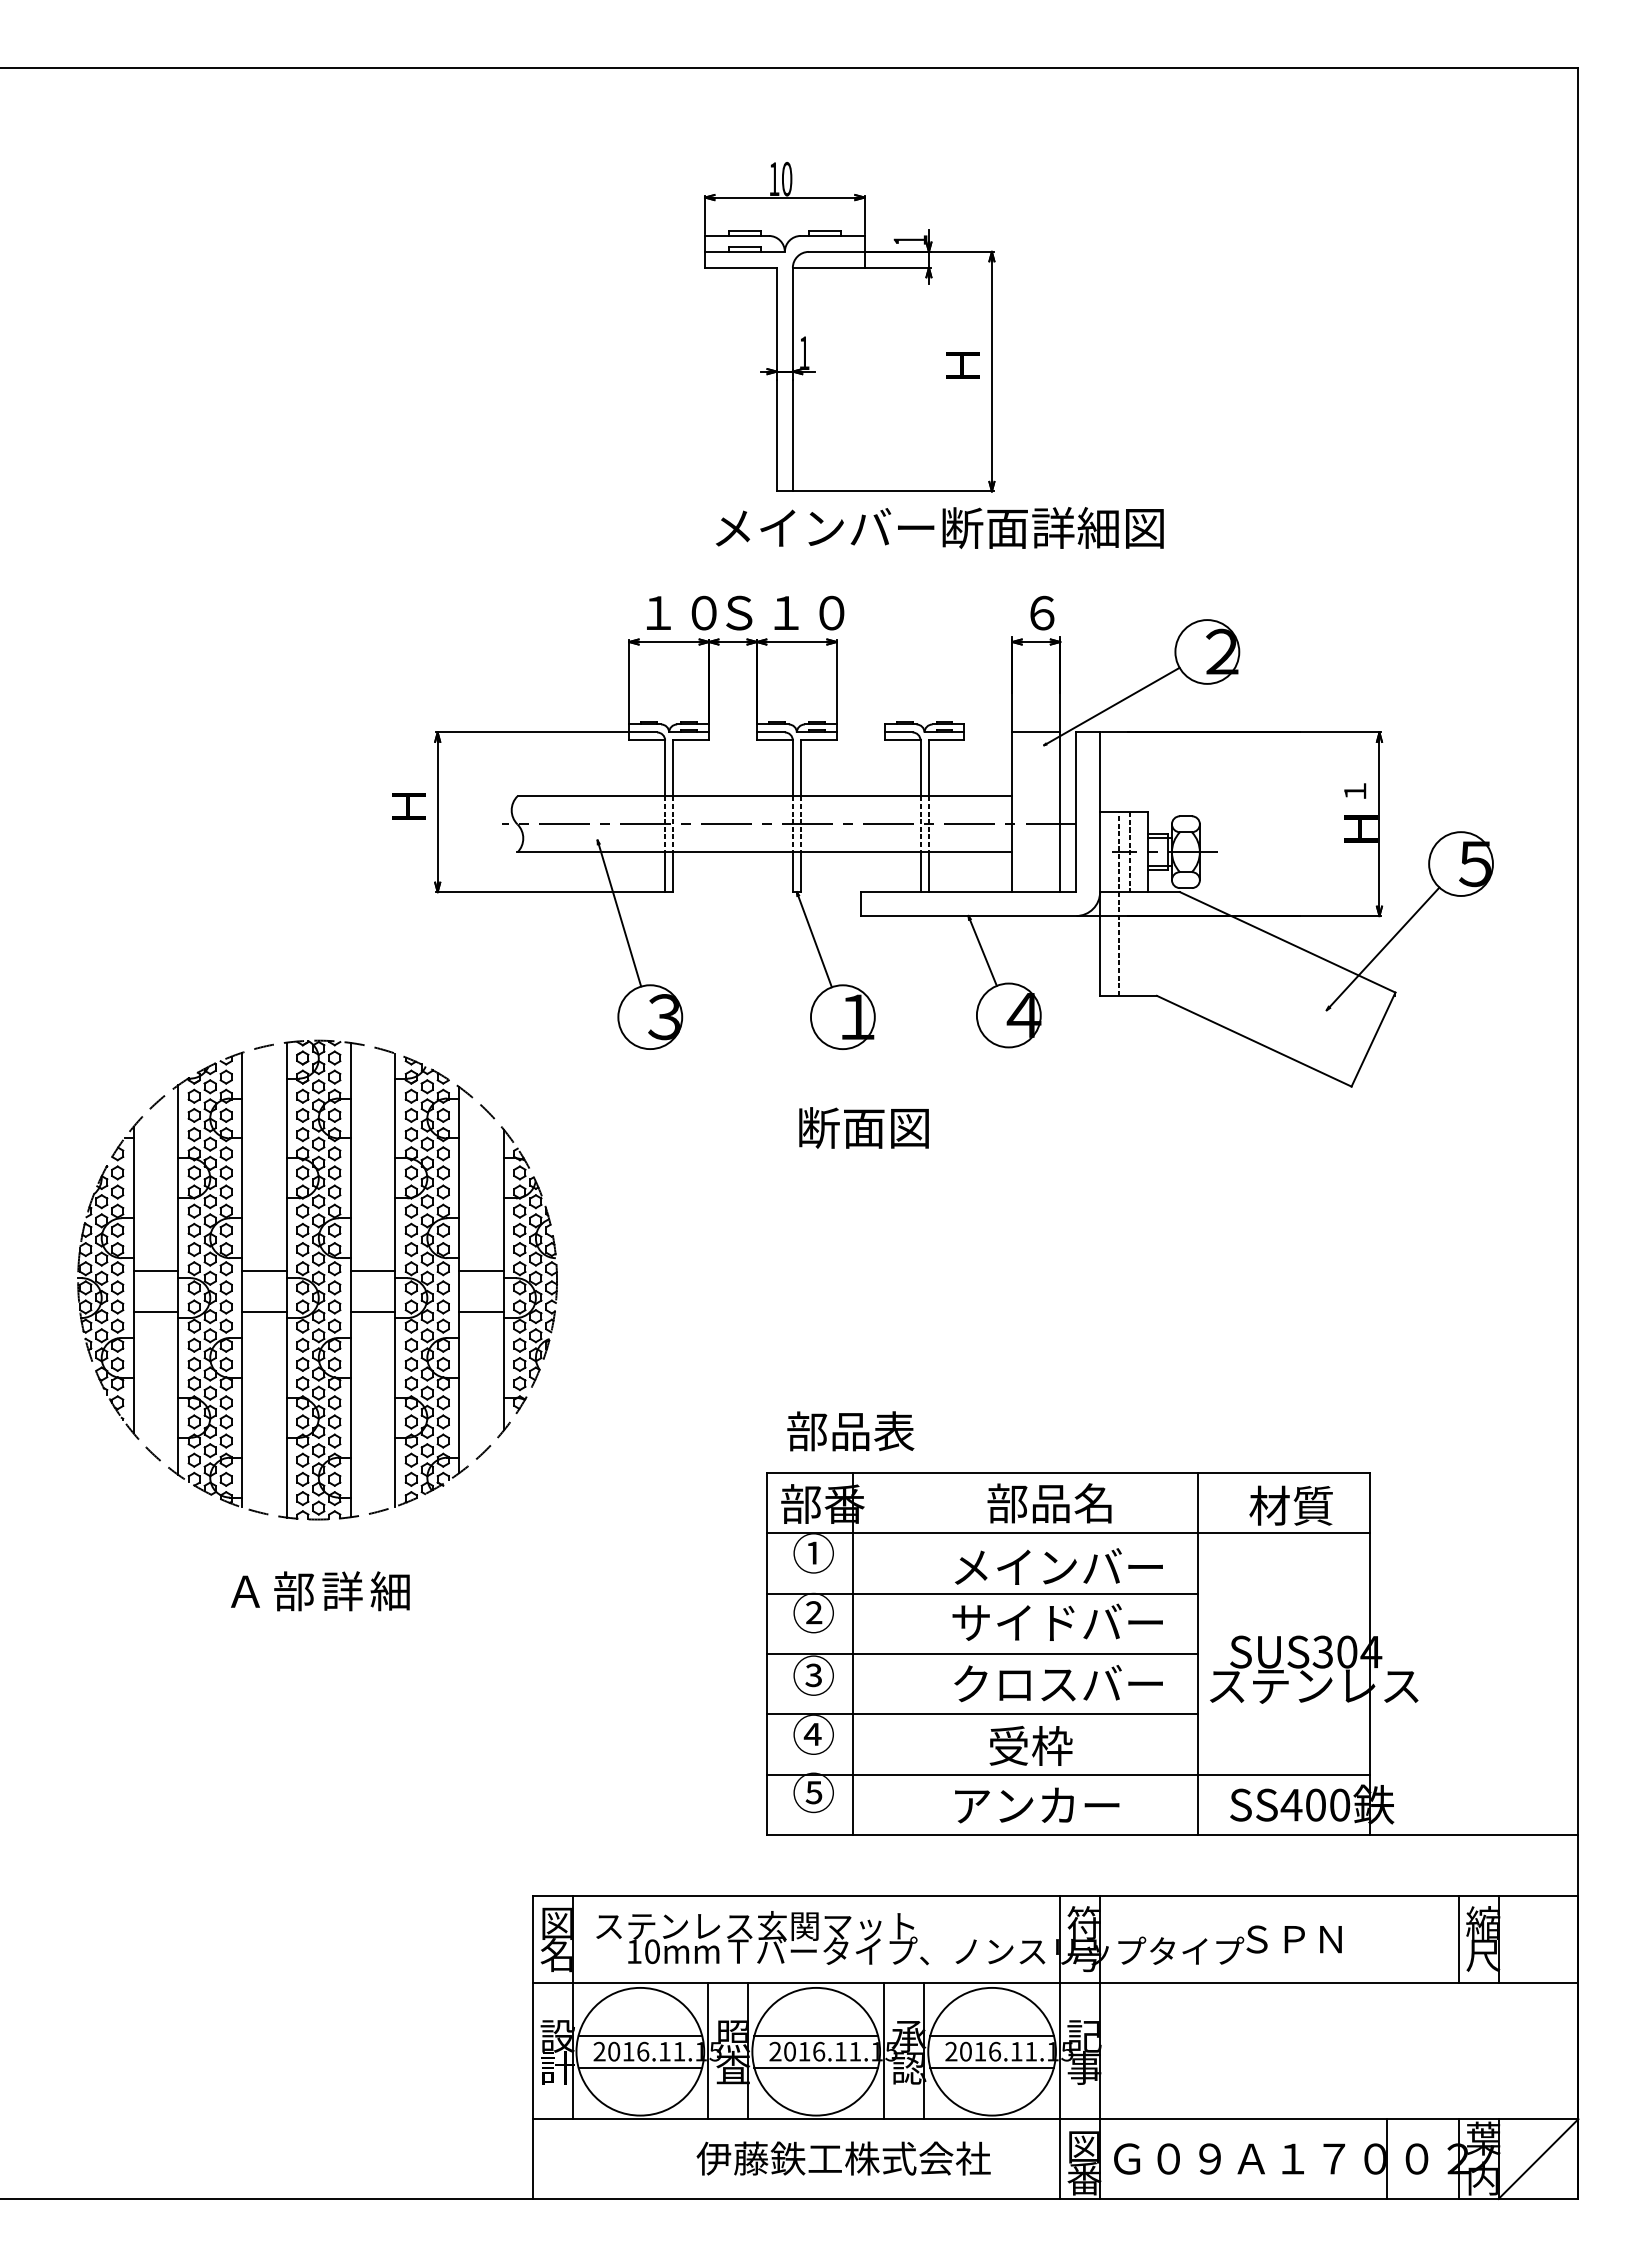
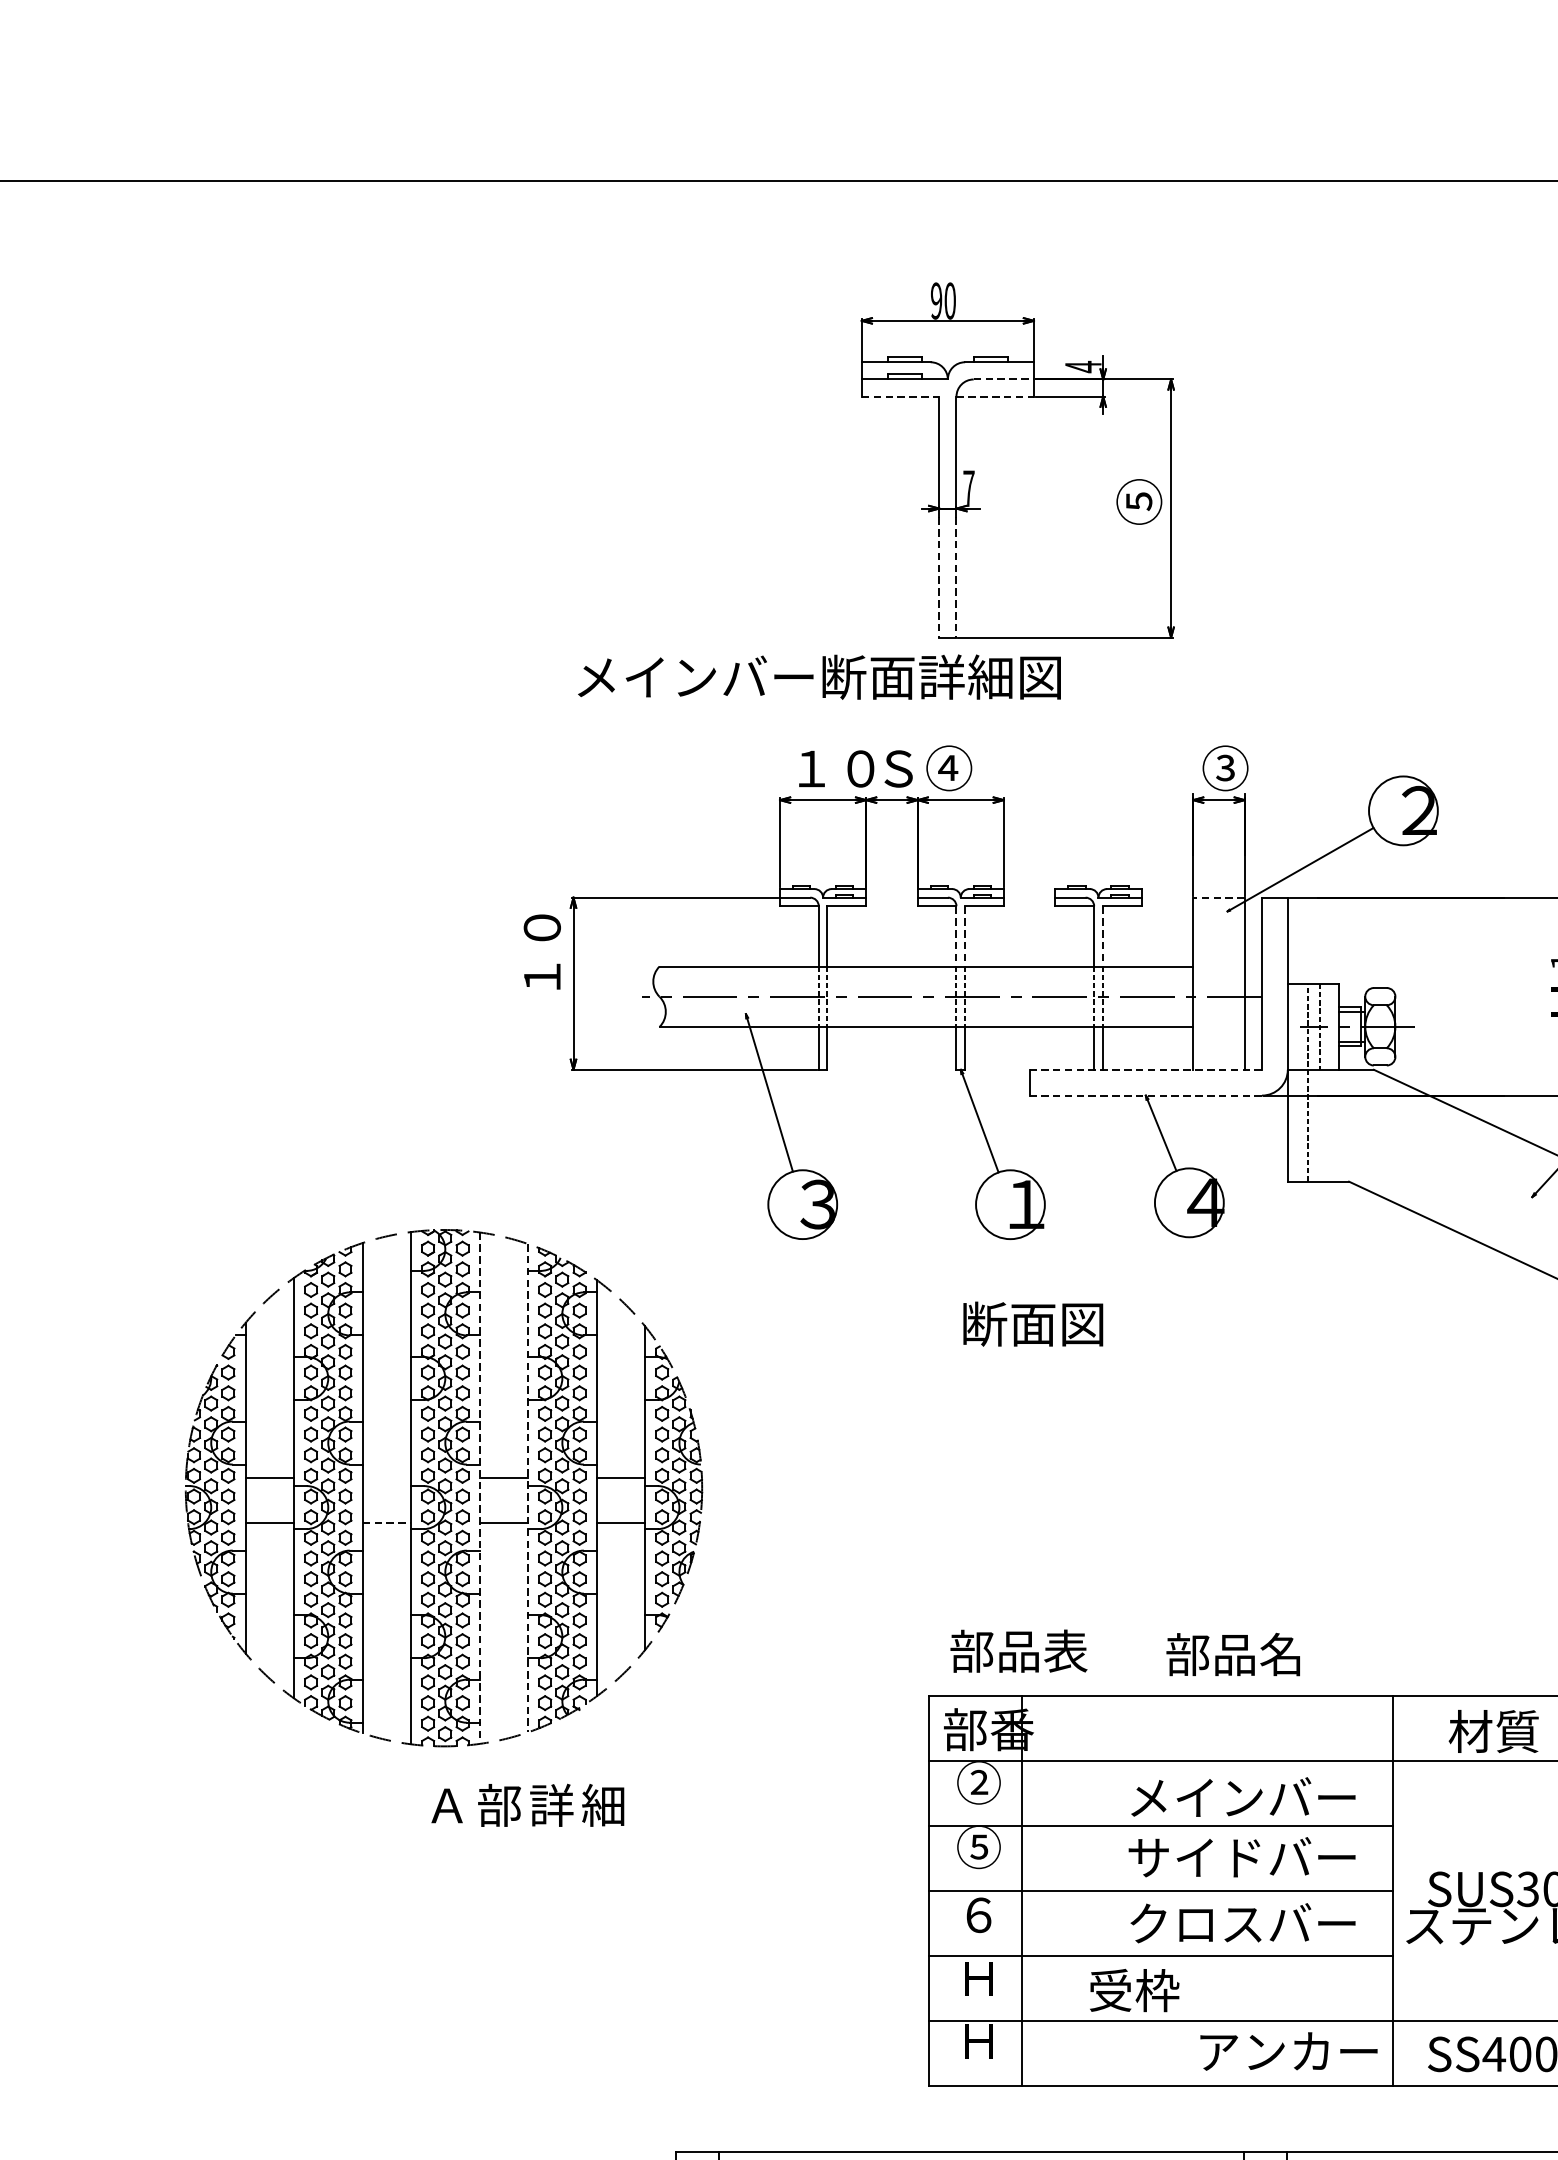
text: (774, 179) -> (936, 301), 10 -> 90
text: (910, 240) -> (1083, 367), 1 -> 4
line: (836, 251) -> (1003, 379), solid -> dashed
line: (740, 267) -> (900, 396), solid -> dashed
line: (828, 267) -> (994, 396), solid -> dashed
text: (804, 352) -> (969, 487), 1 -> 7
text: (962, 365) -> (1139, 501), Ｈ -> ⑤
line: (776, 435) -> (938, 577), solid -> dashed
line: (792, 435) -> (956, 577), solid -> dashed
text: (939, 527) -> (819, 676), moved
text: (804, 612) -> (969, 768), １０ -> ④
text: (1042, 612) -> (1225, 768), ６ -> ③
line: (1036, 732) -> (1219, 897), solid -> dashed
line: (792, 768) -> (956, 936), solid -> dashed
line: (800, 768) -> (964, 936), solid -> dashed
line: (928, 768) -> (1102, 936), solid -> dashed
text: (408, 783) -> (542, 952), Ｈ -> １０
line: (968, 892) -> (1145, 1070), solid -> dashed
line: (968, 916) -> (1145, 1096), solid -> dashed
line: (264, 1270) -> (386, 1477), removed
line: (350, 1280) -> (479, 1488), solid -> dashed
line: (395, 1280) -> (528, 1488), solid -> dashed
line: (265, 1312) -> (387, 1523), solid -> dashed
text: (1049, 1503) -> (1233, 1654), moved
text: (814, 1552) -> (979, 1781), ① -> ②
text: (320, 1591) -> (528, 1805), moved
text: (813, 1612) -> (978, 1846), ② -> ⑤
text: (813, 1675) -> (978, 1914), ③ -> ６
text: (813, 1734) -> (978, 1978), ④ -> Ｈ
text: (1030, 1745) -> (1134, 1990), moved
text: (813, 1792) -> (978, 2040), ⑤ -> Ｈ
text: (1037, 1805) -> (1289, 2051), moved

